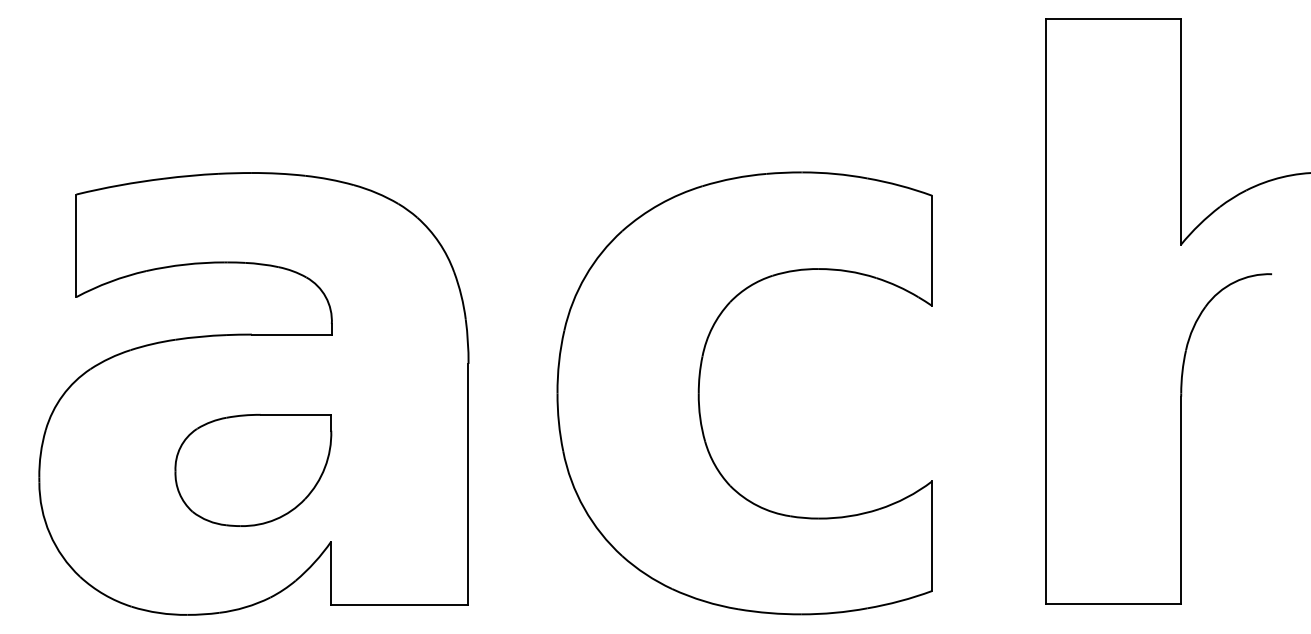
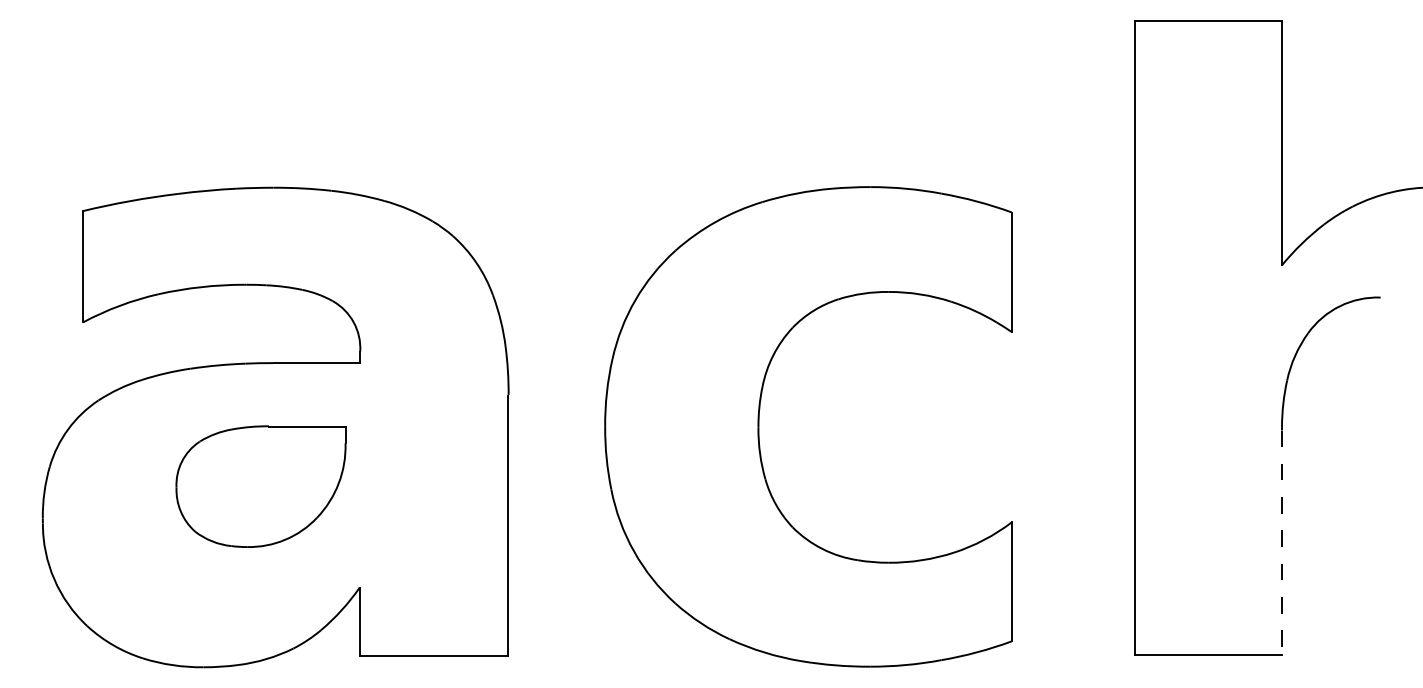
part: (253, 470) -> (261, 486), moved
line: (1181, 500) -> (1282, 543), solid -> dashed

